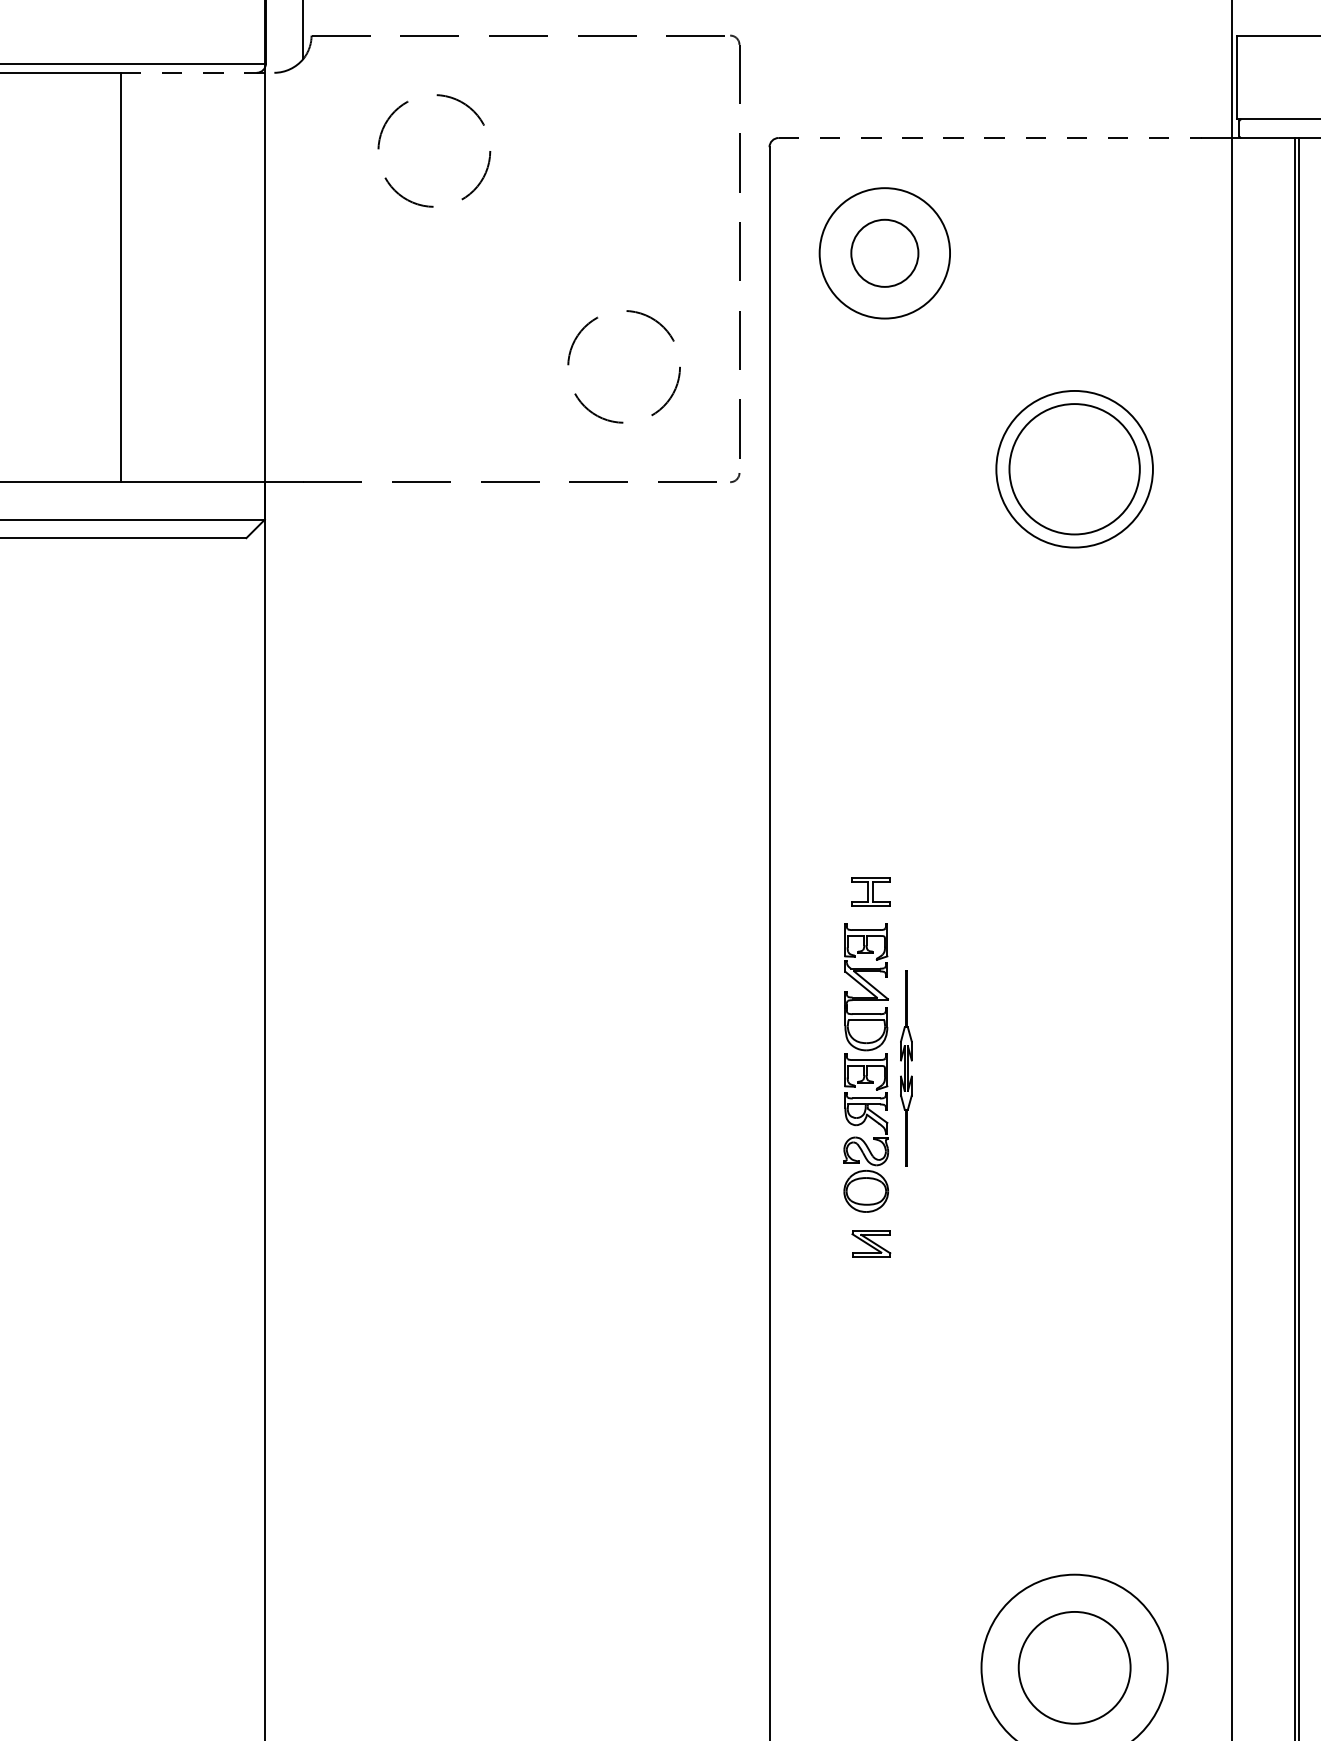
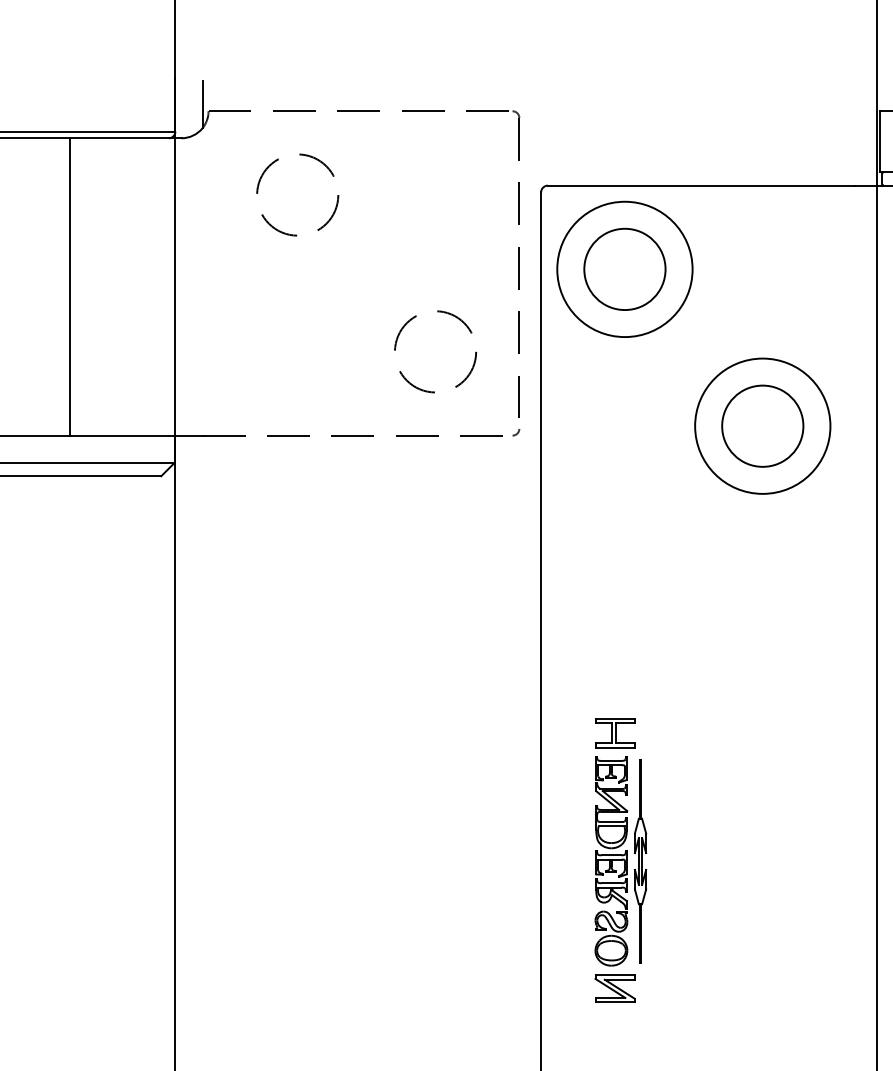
line: (197, 72) -> (125, 138), dashed -> solid
line: (990, 138) -> (701, 186), dashed -> solid
circle: (884, 253) -> (624, 269), size x1.43
circle: (884, 253) -> (624, 269), size x1.67
circle: (1074, 469) -> (762, 426), size x0.71
circle: (1074, 469) -> (762, 426), size x1.43
part: (870, 891) -> (614, 732), size x1.43
part: (906, 1068) -> (640, 861), size x1.43
part: (871, 1243) -> (615, 988), size x1.43

